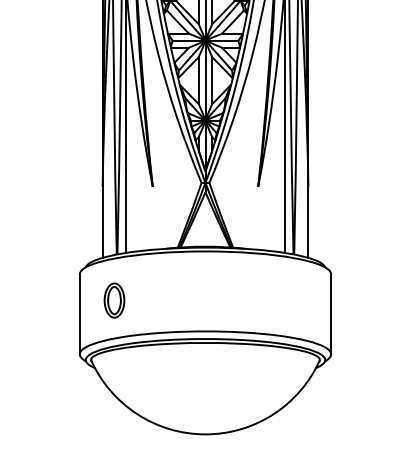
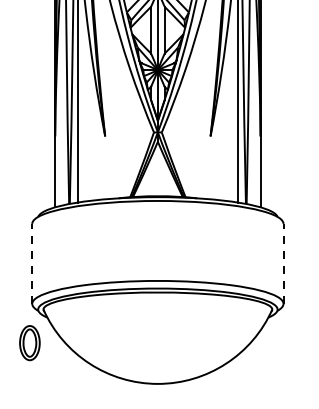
part: (114, 300) -> (29, 343), moved
line: (79, 314) -> (31, 264), solid -> dashed
line: (331, 314) -> (283, 264), solid -> dashed

